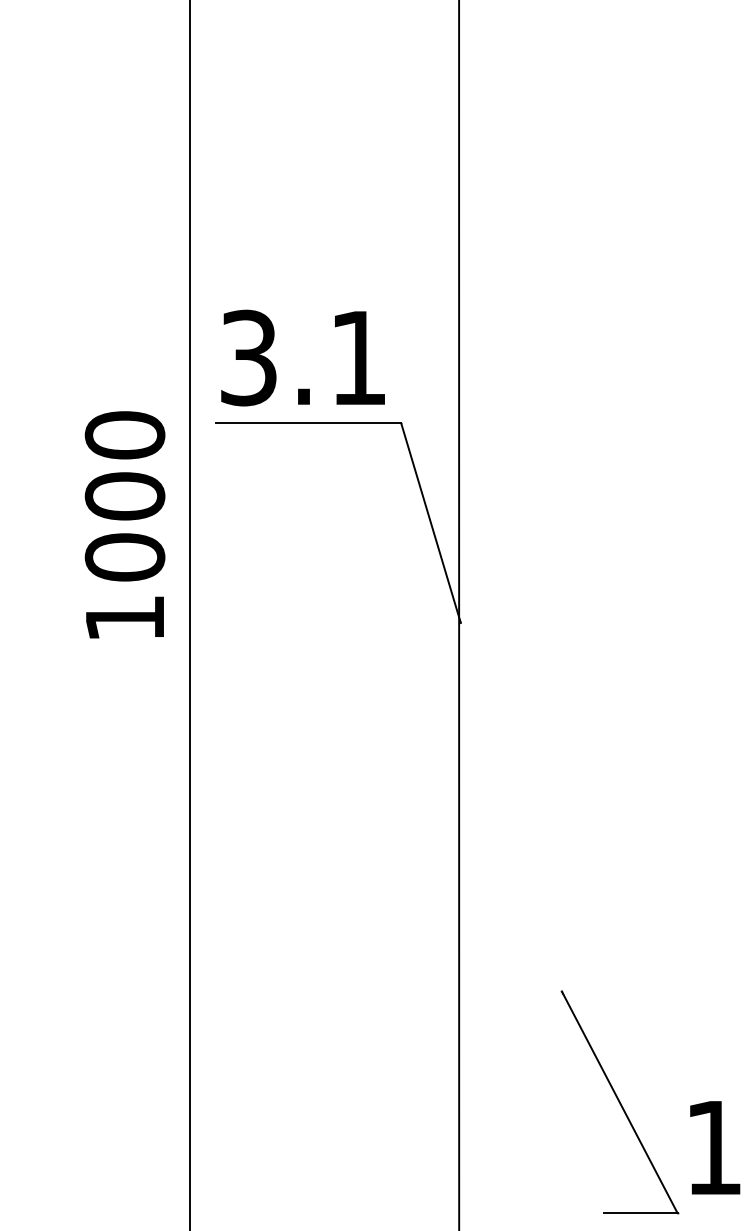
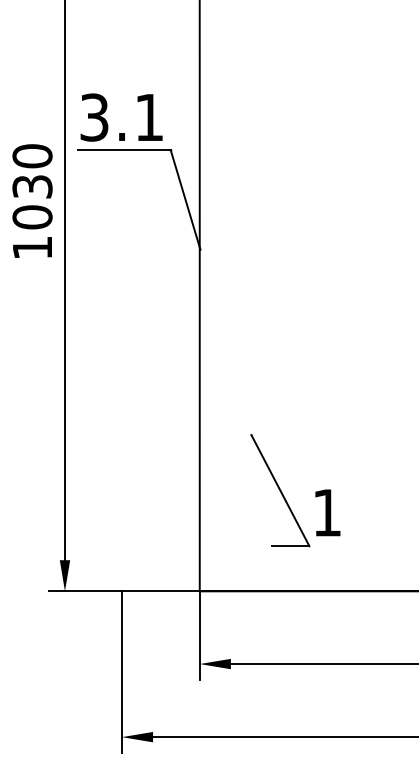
text: (124, 495) -> (32, 186), 1000 -> 1030

